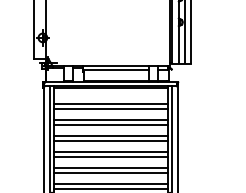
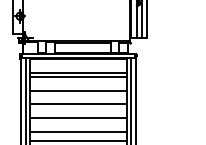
line: (110, 119) -> (78, 86), removed
line: (110, 135) -> (78, 99), removed
line: (110, 151) -> (78, 113), removed
line: (110, 167) -> (78, 127), removed

